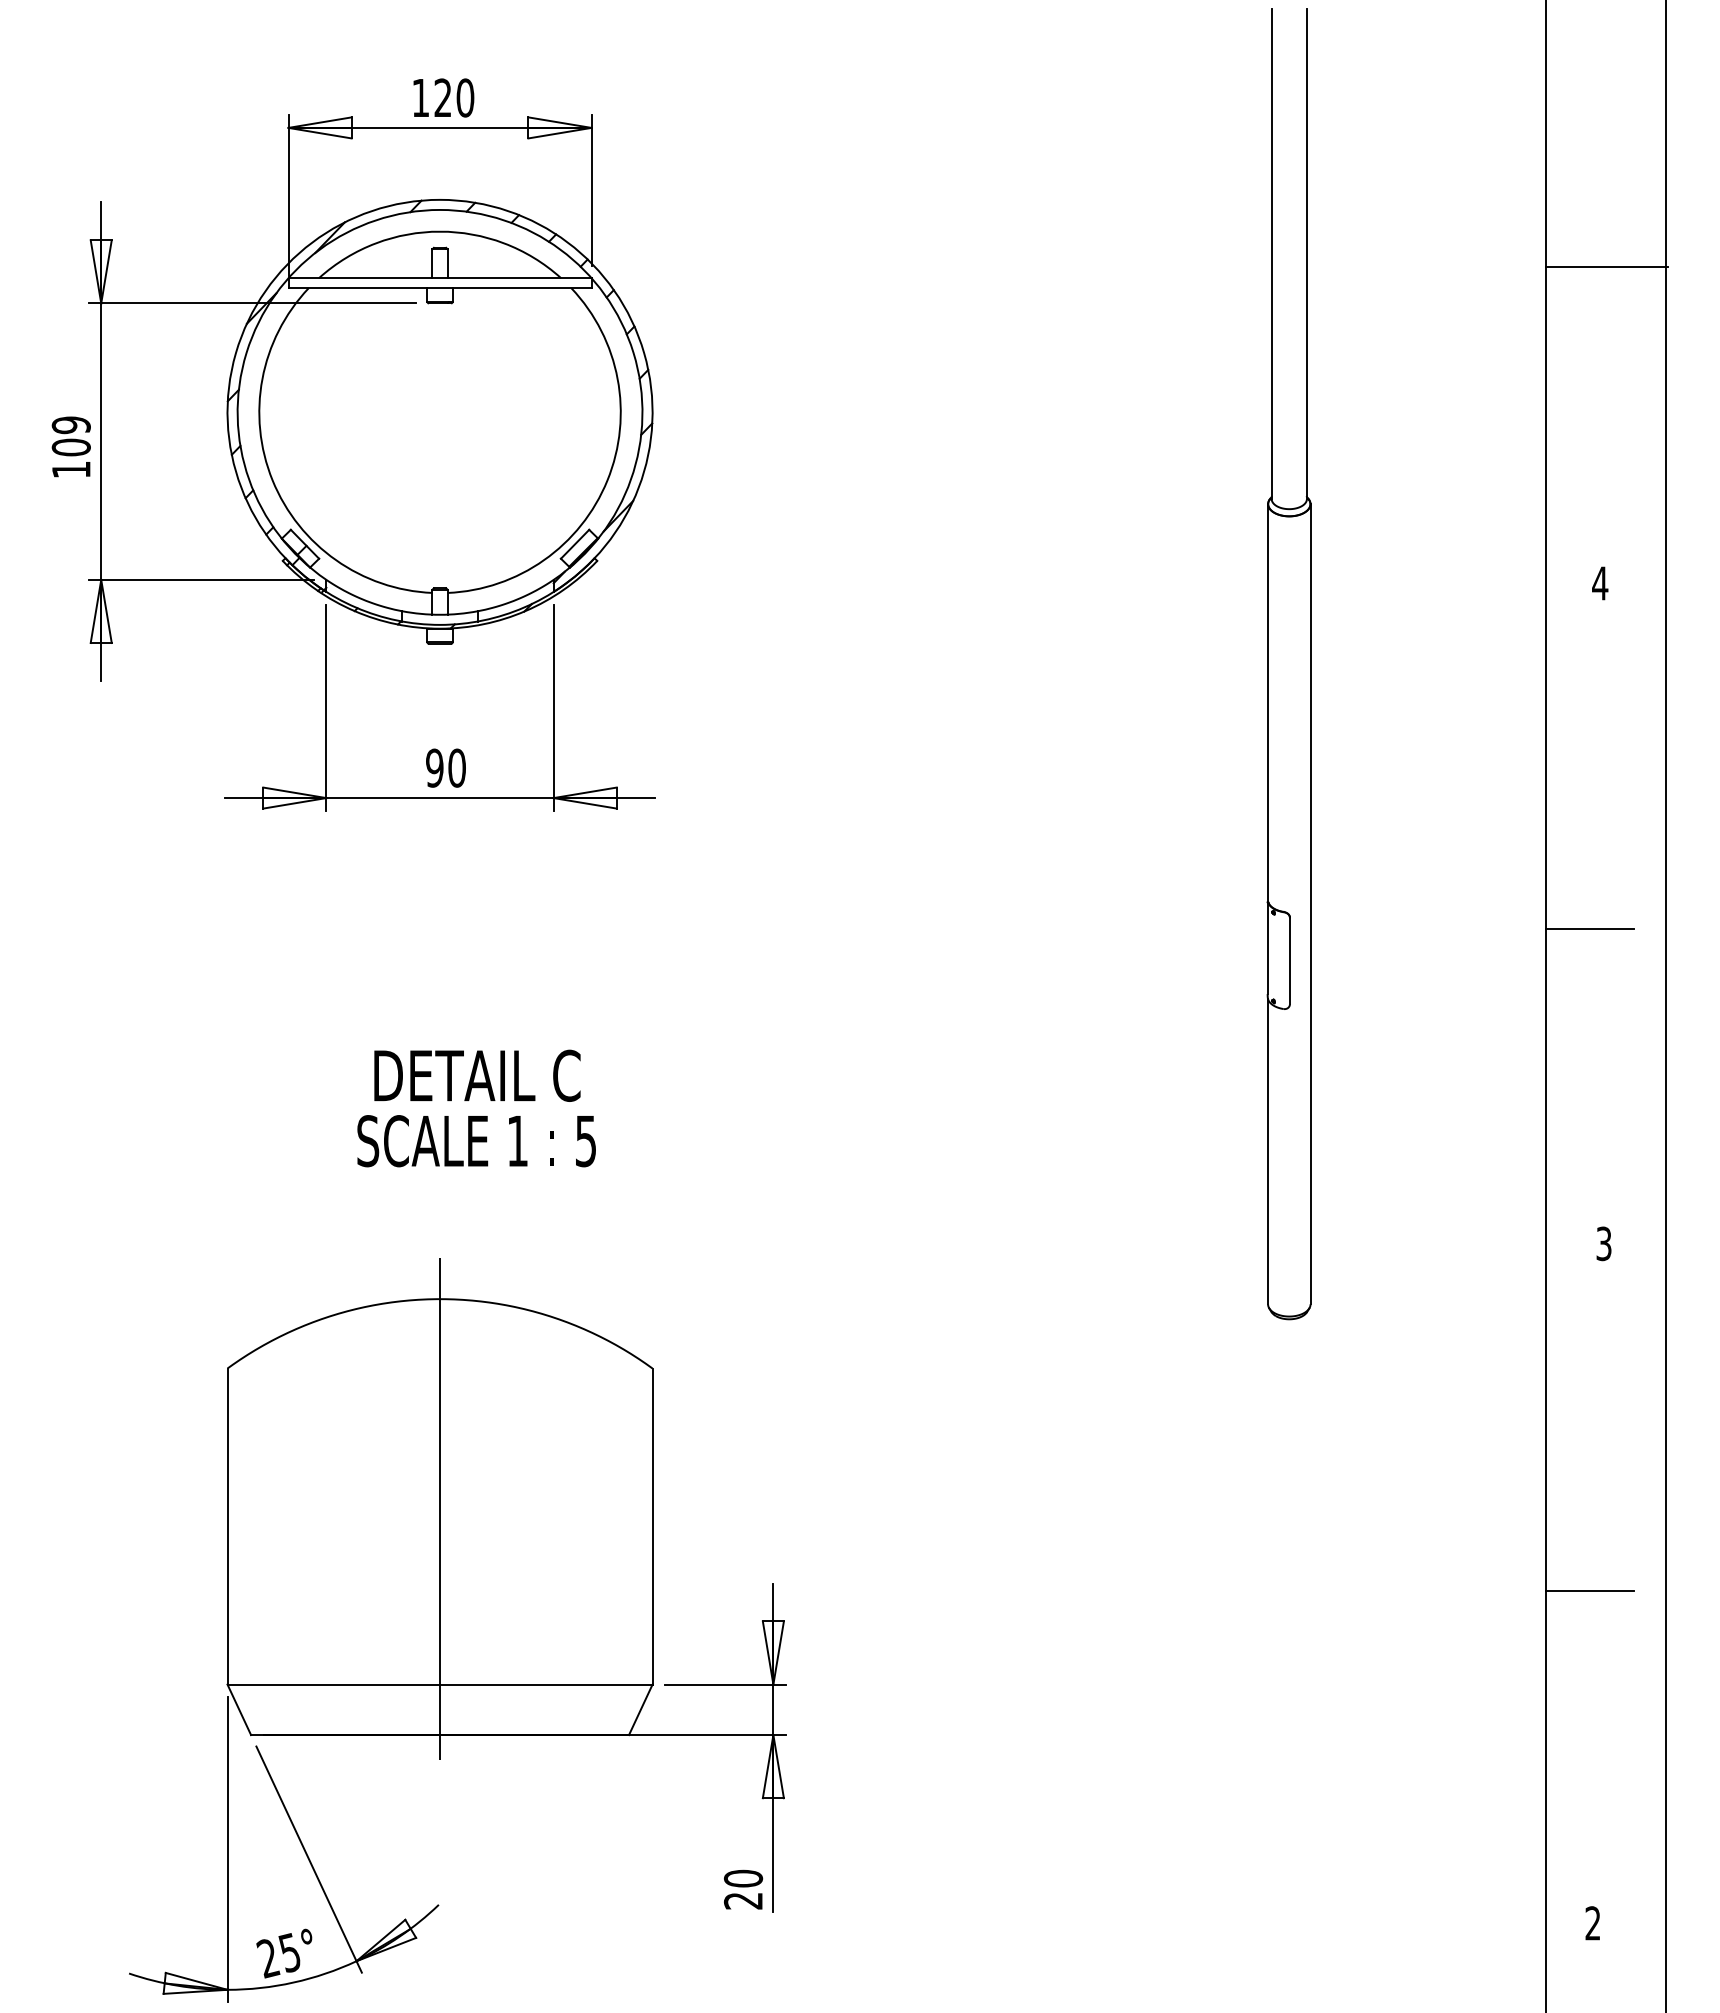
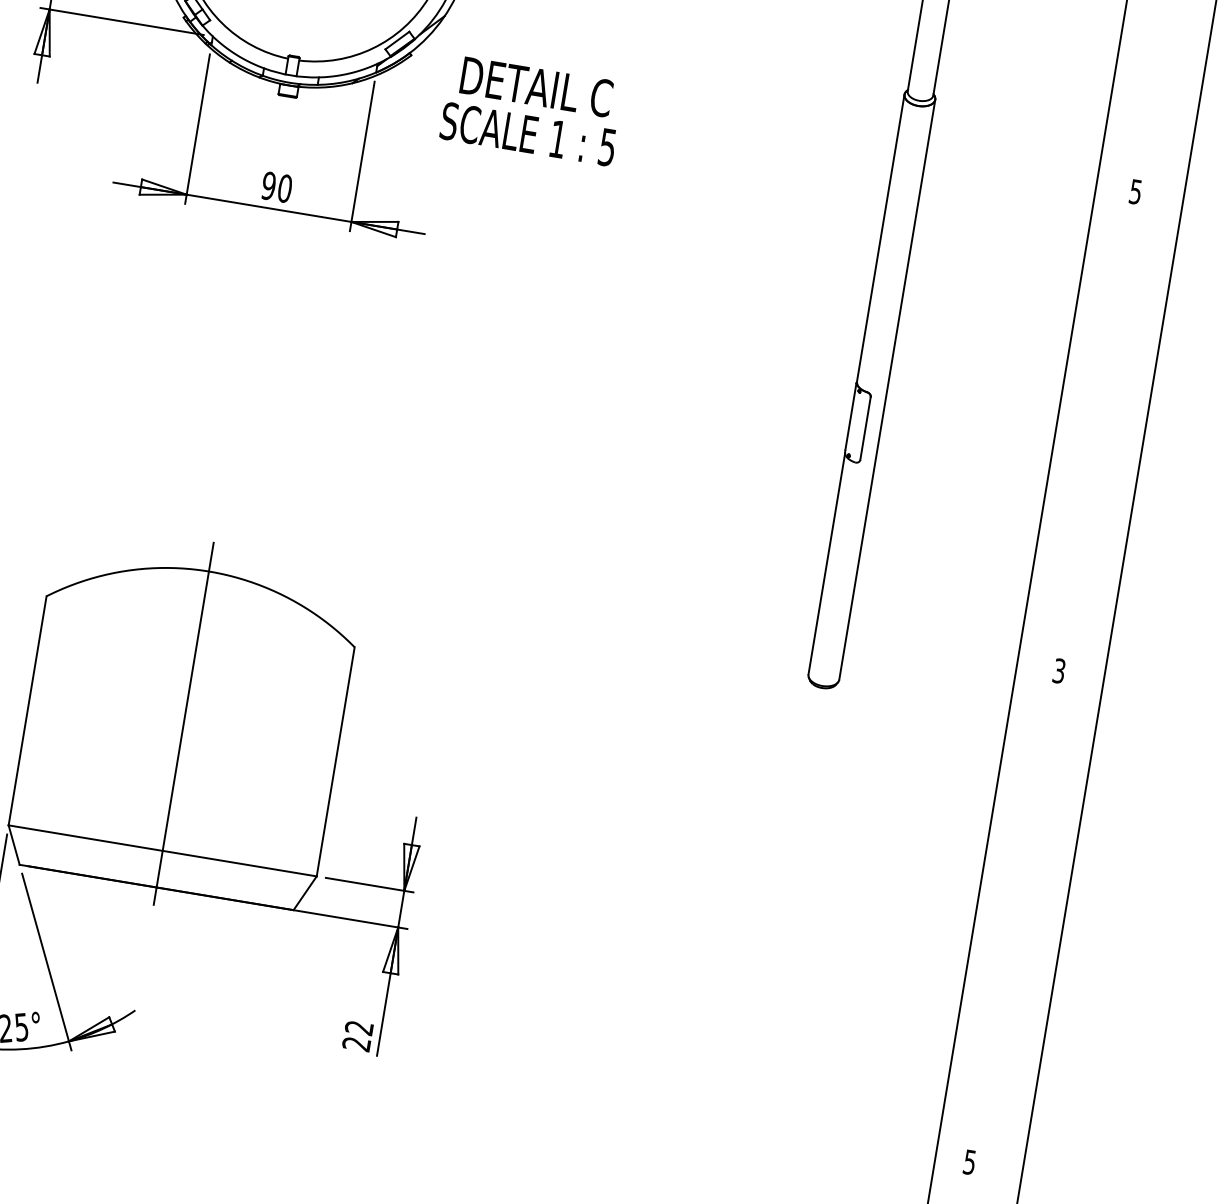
text: (1600, 583) -> (1135, 192), 4 -> 5
line: (1589, 929) -> (1086, 441), removed
text: (476, 1108) -> (532, 110), moved
line: (1589, 1590) -> (1007, 920), removed
text: (743, 1878) -> (359, 1027), 20 -> 22
text: (1592, 1923) -> (969, 1162), 2 -> 5

